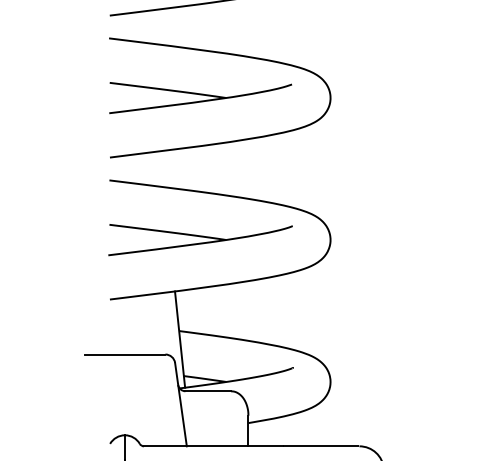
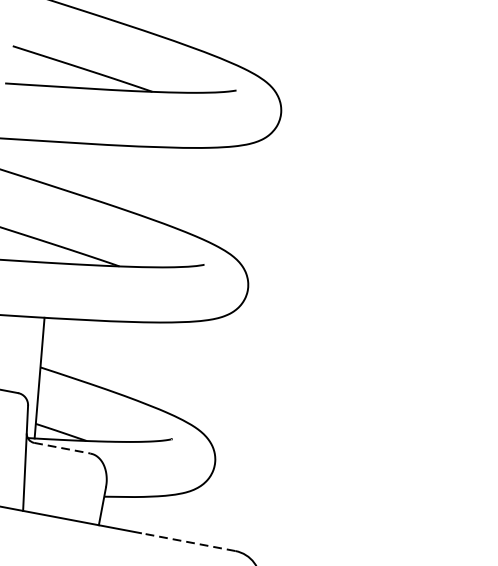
line: (208, 391) -> (62, 448), solid -> dashed
line: (320, 446) -> (187, 542), solid -> dashed

